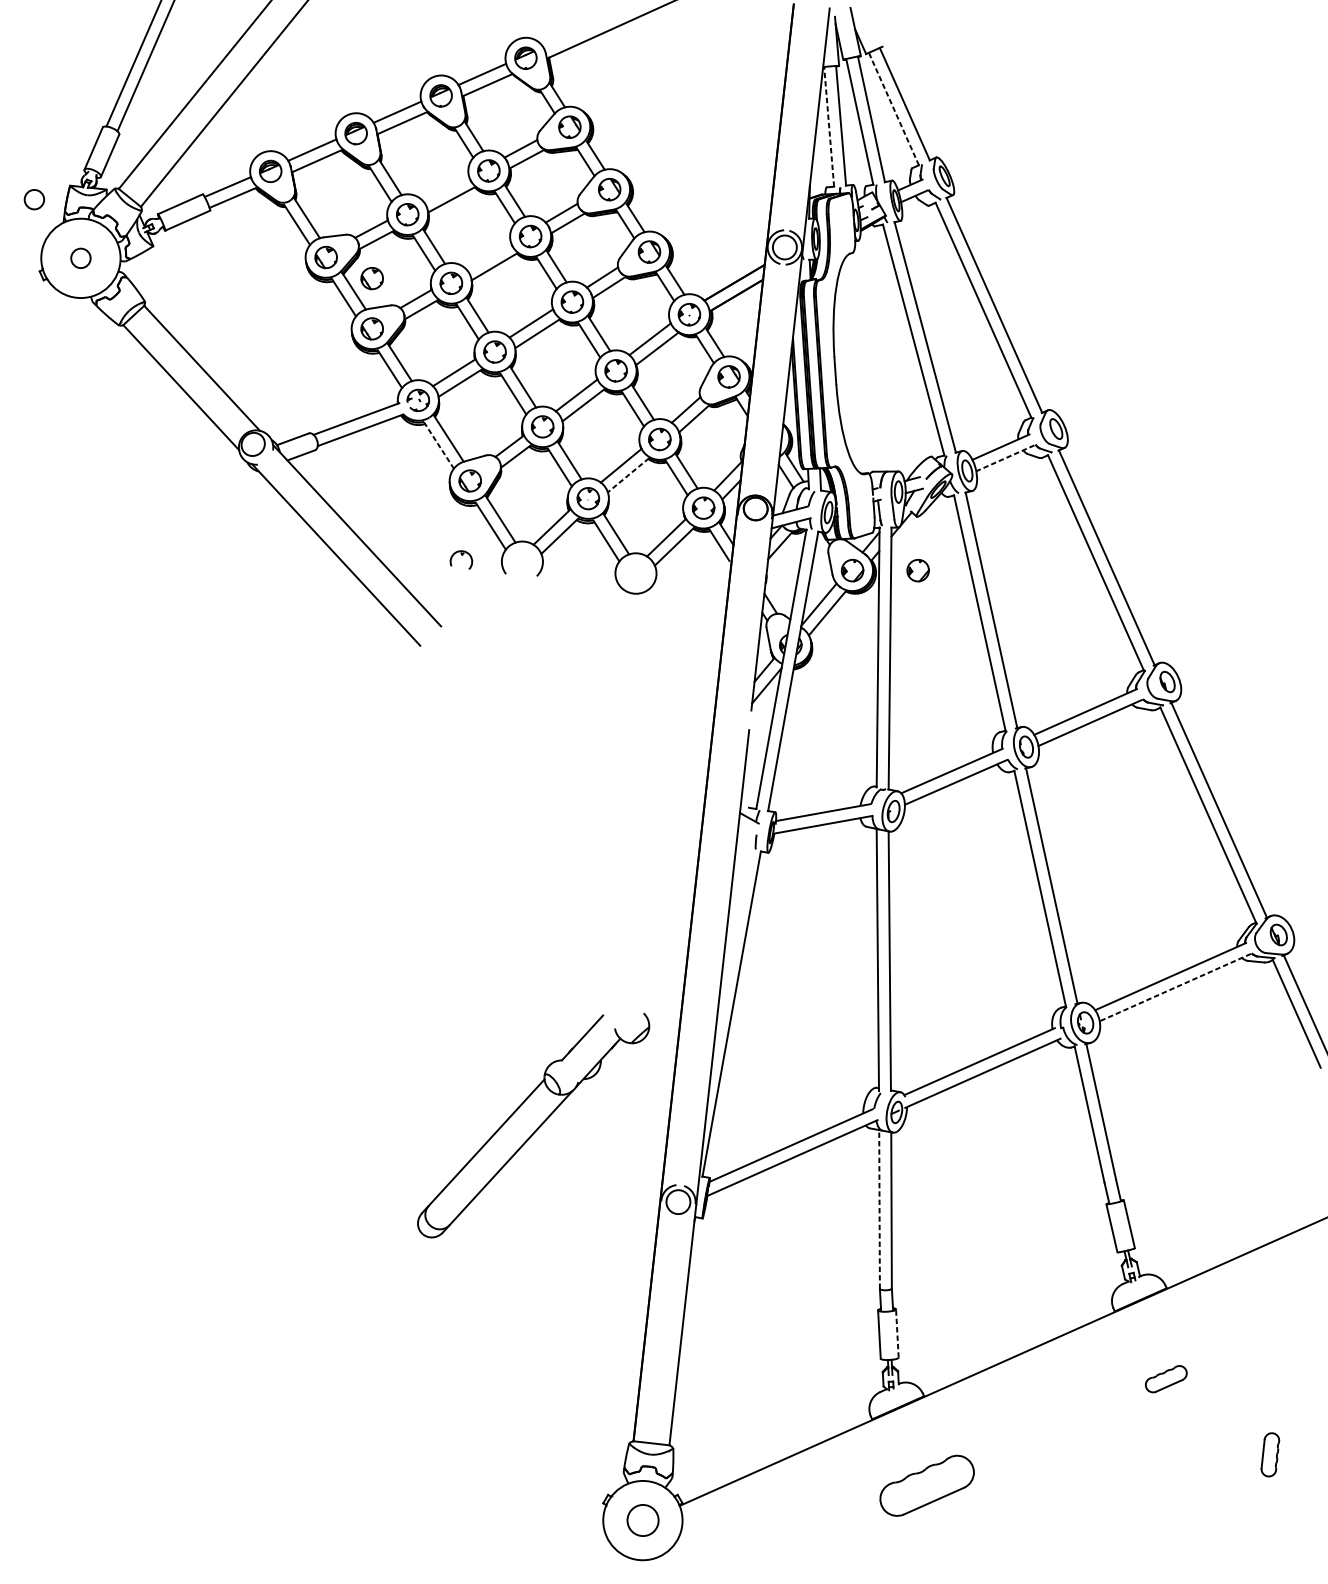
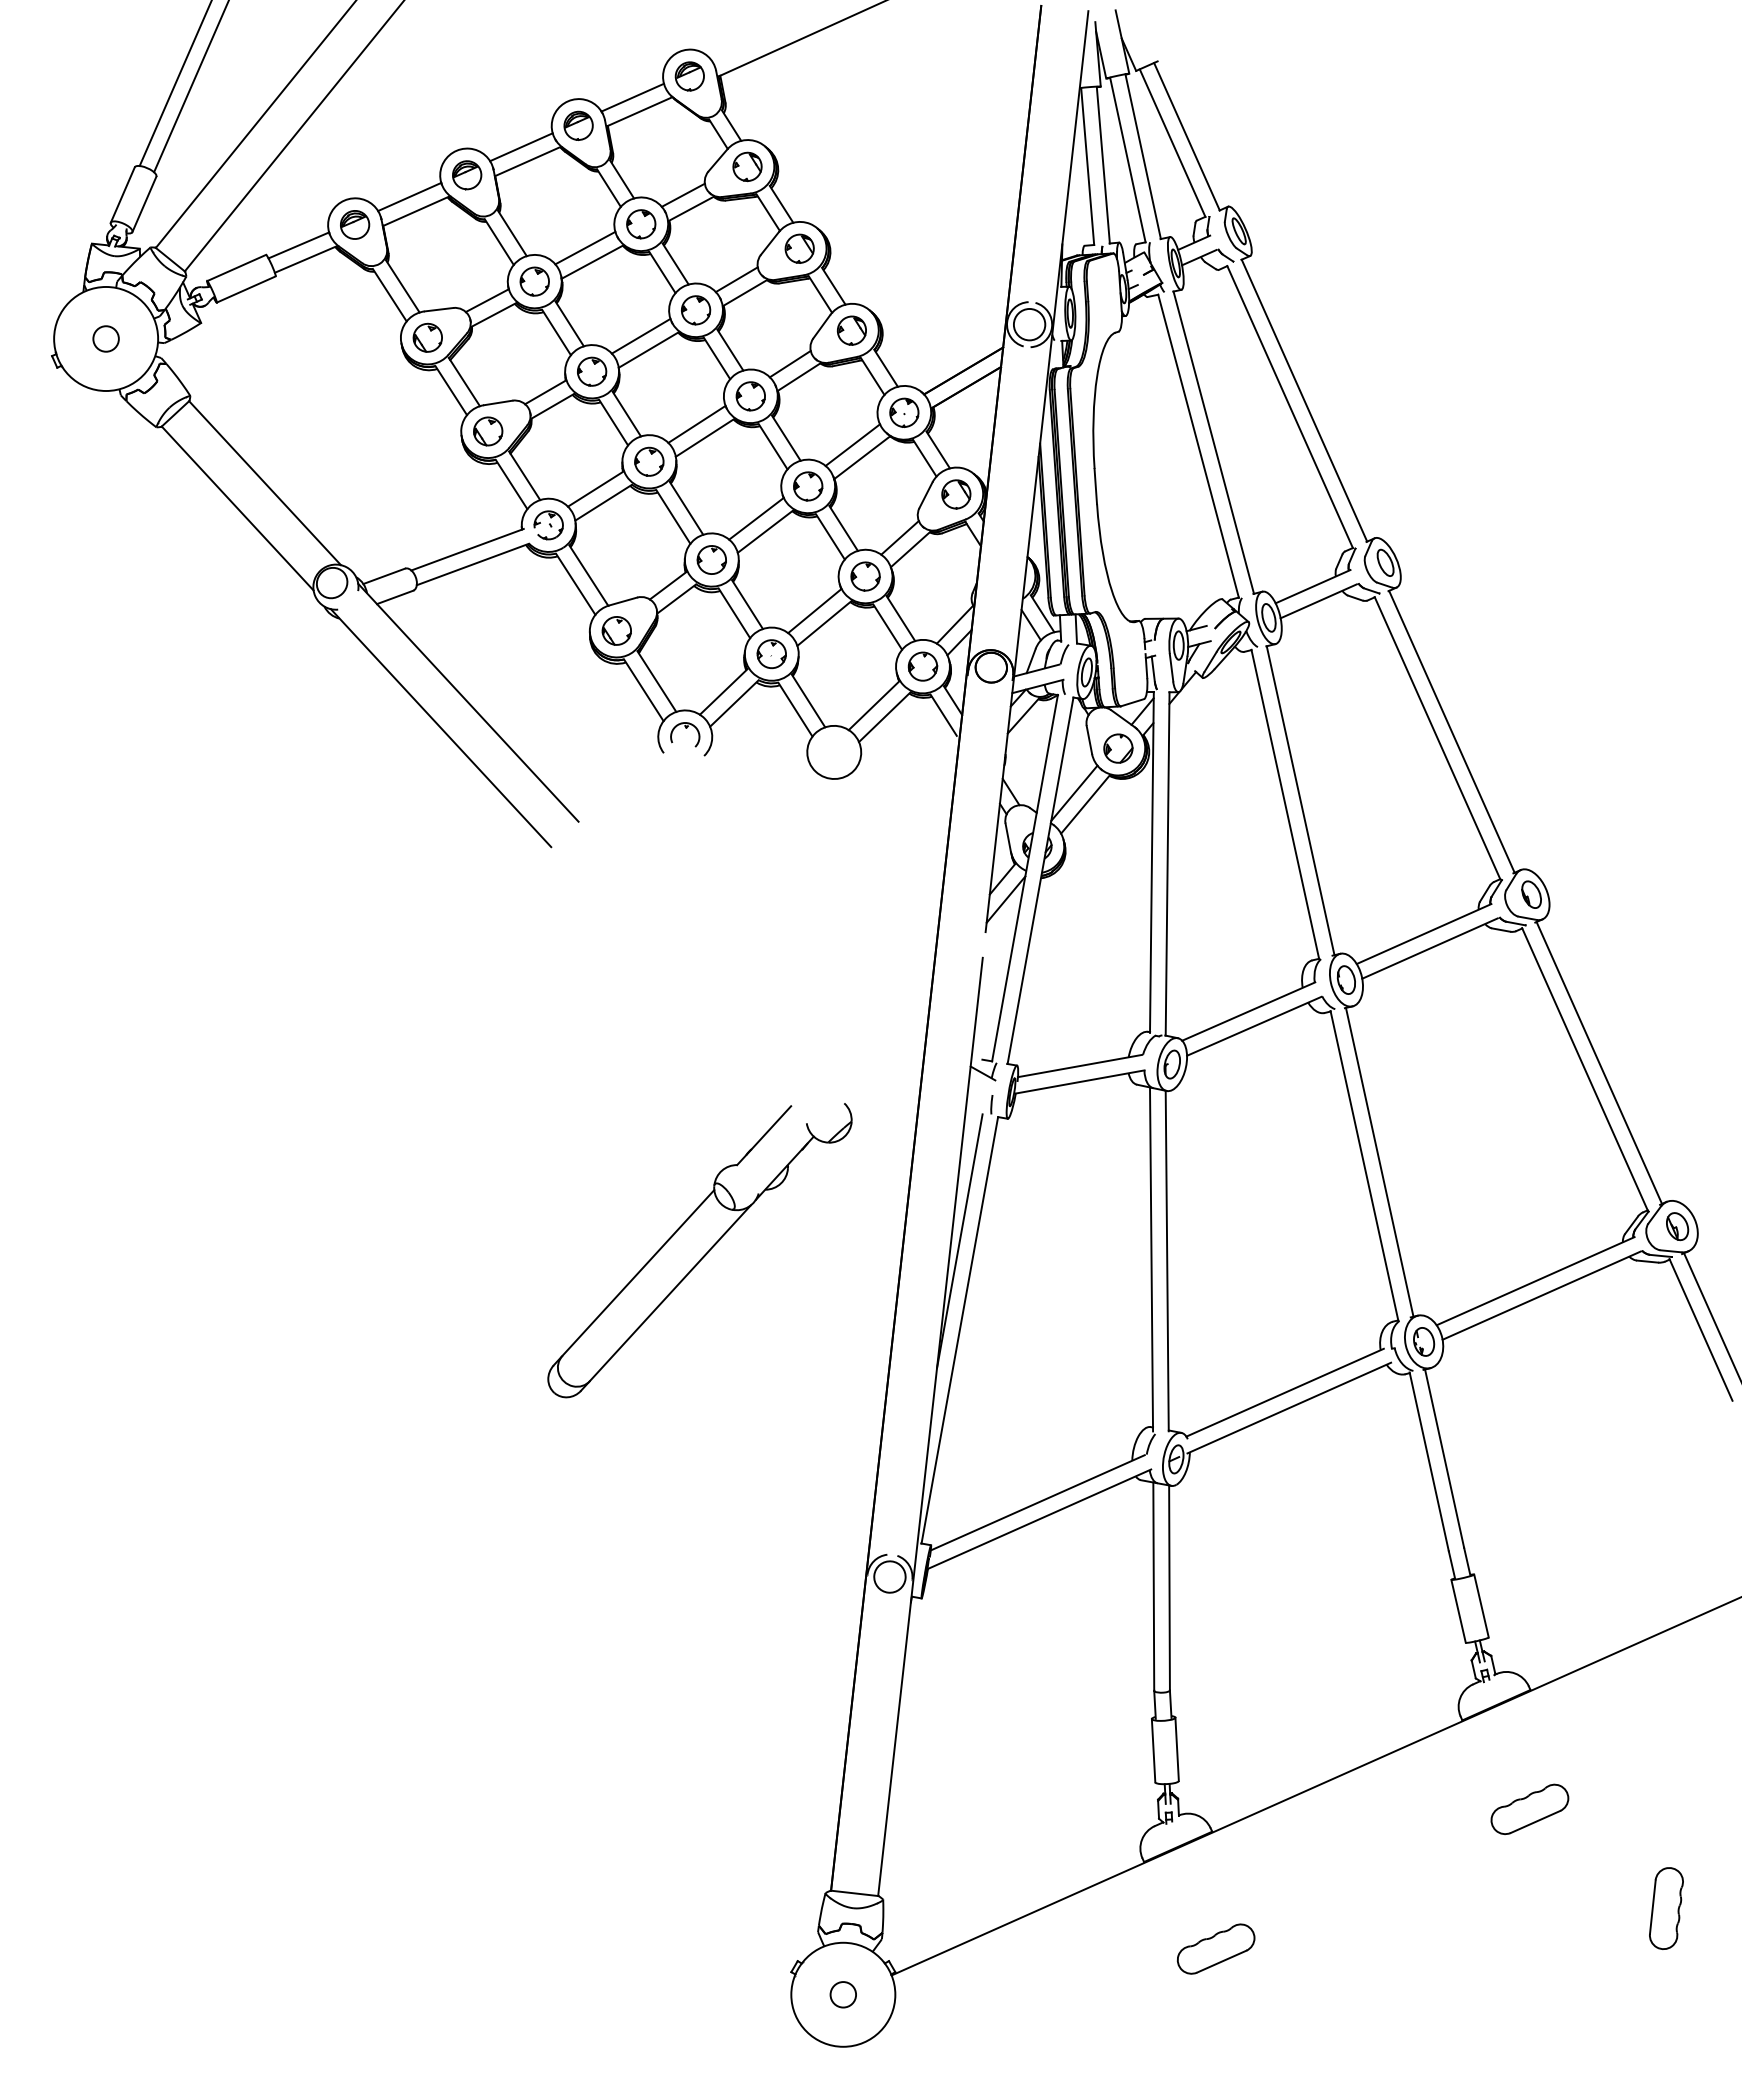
line: (893, 109) -> (1172, 143), dashed -> solid
line: (829, 126) -> (1087, 166), dashed -> solid
line: (446, 188) -> (585, 247), added
circle: (33, 199) -> (44, 261), removed
line: (488, 255) -> (640, 335), added
part: (372, 278) -> (488, 365), removed
line: (439, 445) -> (576, 584), dashed -> solid
line: (1005, 458) -> (1318, 601), dashed -> solid
line: (628, 475) -> (824, 623), dashed -> solid
part: (461, 559) -> (685, 734), moved
part: (918, 570) -> (1204, 748), removed
line: (731, 946) -> (959, 1241), added
line: (1175, 987) -> (1541, 1295), dashed -> solid
part: (533, 1125) -> (699, 1250), moved
line: (879, 1209) -> (1153, 1586), dashed -> solid
line: (897, 1333) -> (1177, 1749), dashed -> solid
part: (1165, 1378) -> (1529, 1808), size x1.43
part: (1270, 1454) -> (1666, 1908), size x1.43
part: (926, 1485) -> (1215, 1948), size x0.62
circle: (642, 1520) -> (842, 1994), size x0.62

